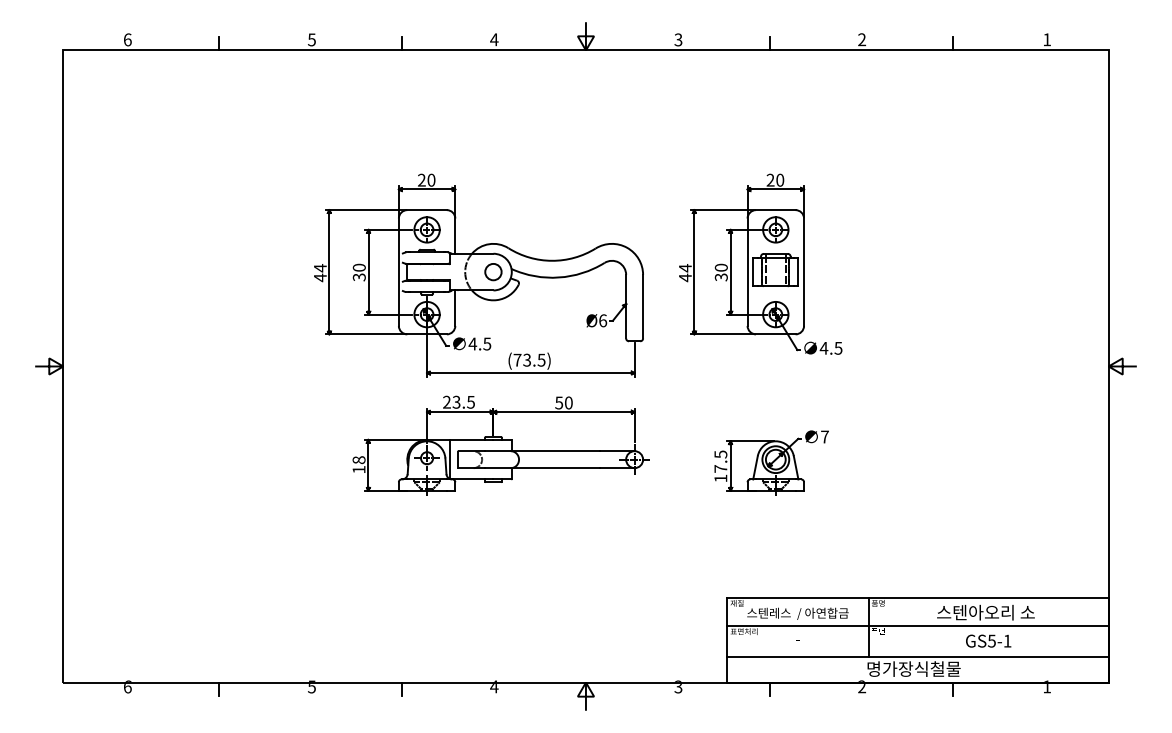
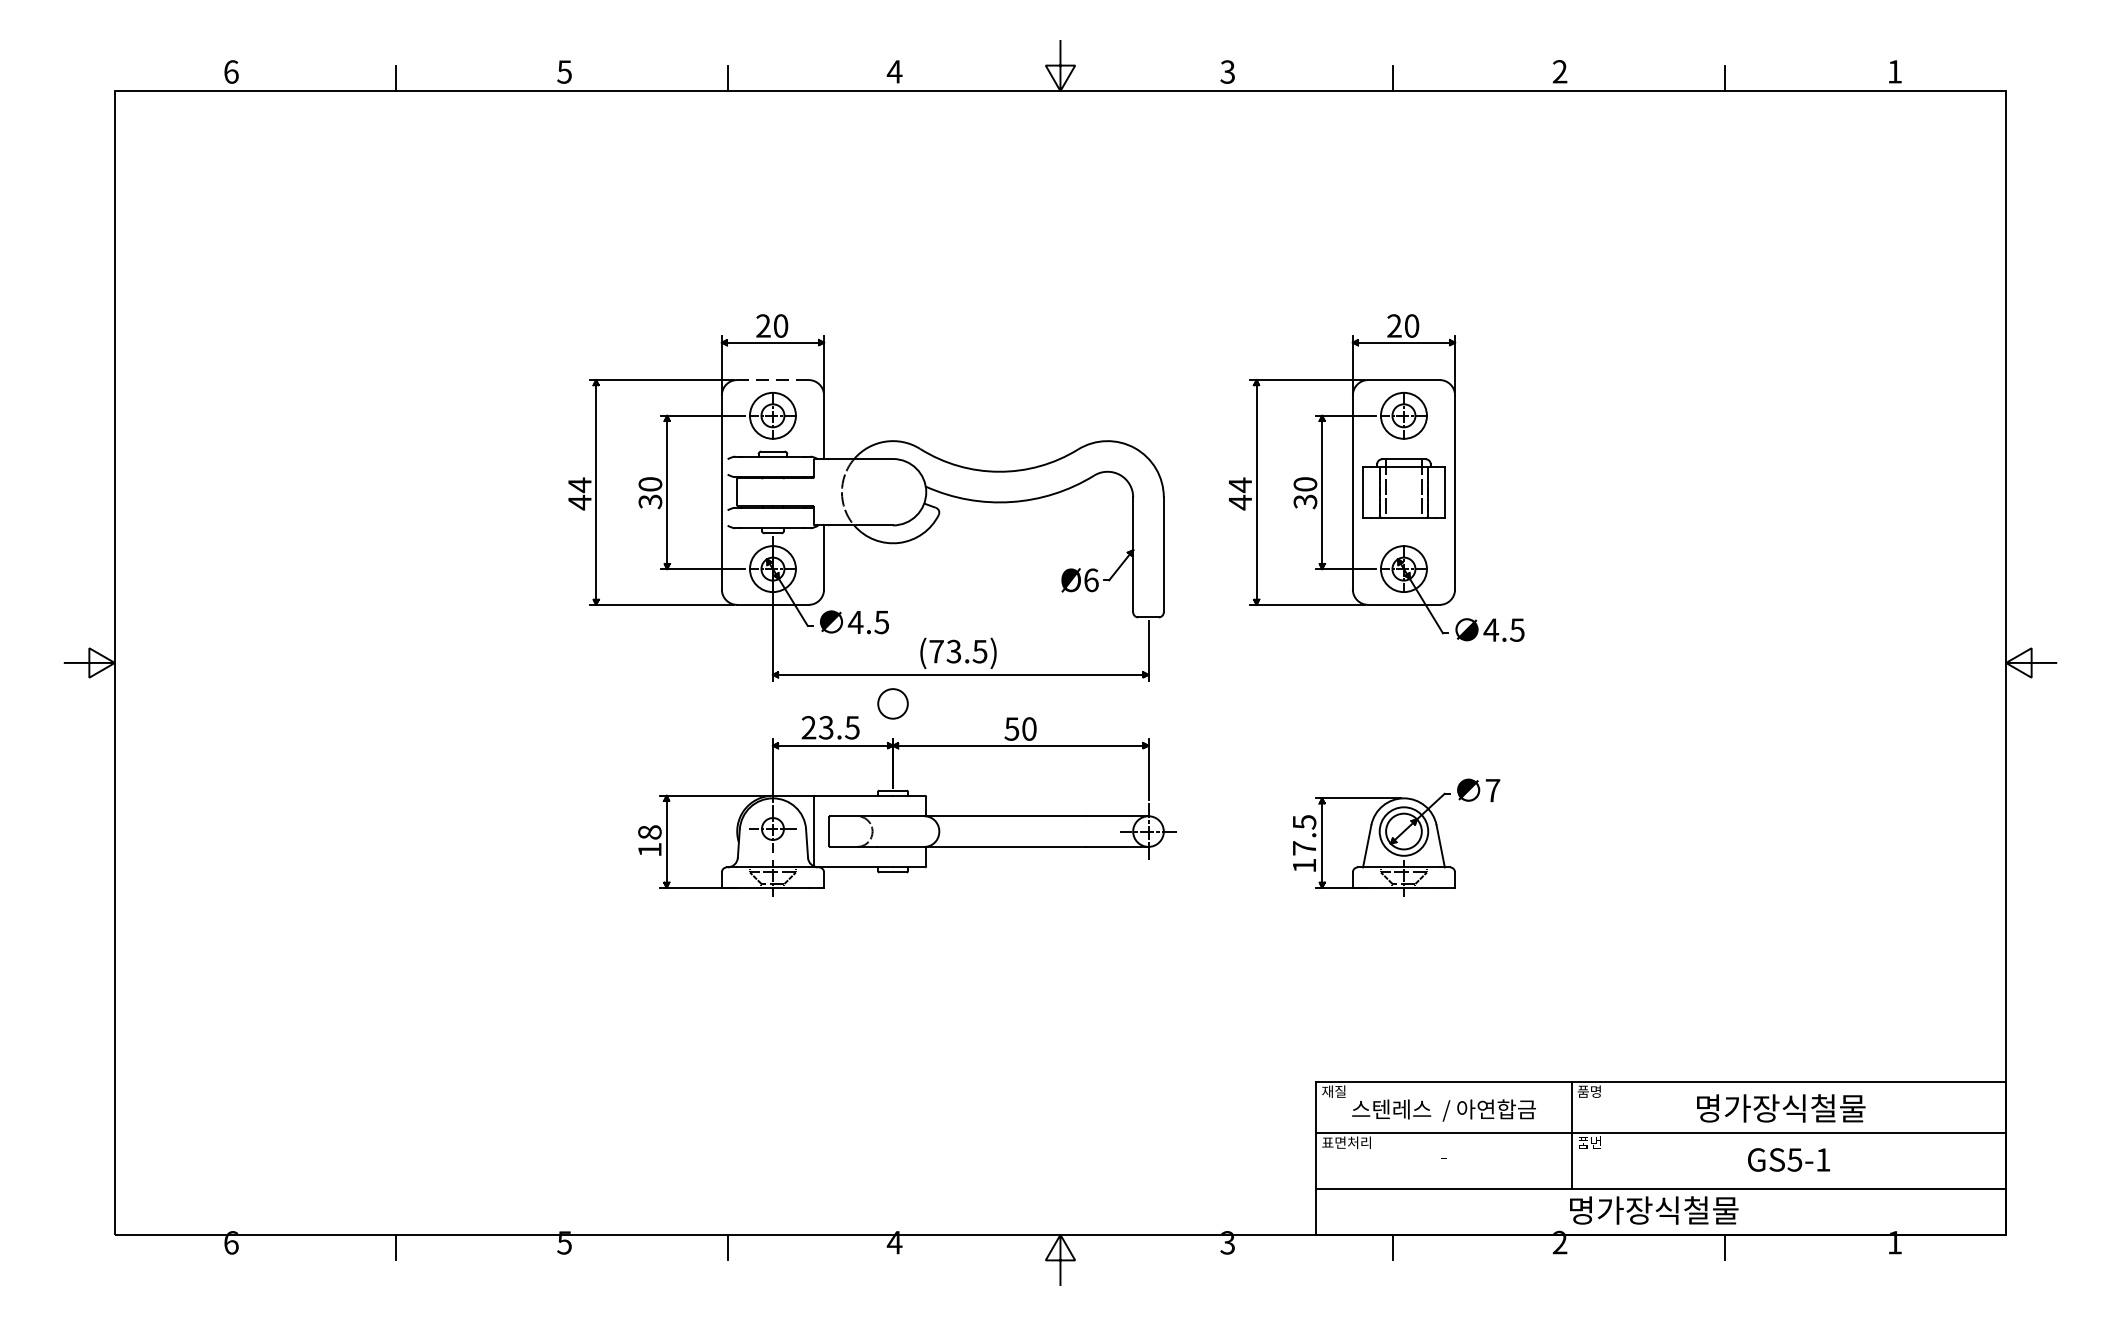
line: (427, 210) -> (773, 380), solid -> dashed
circle: (493, 272) -> (893, 704), moved
text: (985, 612) -> (1783, 1108), 스텐아오리 소 -> 명가장식철물

